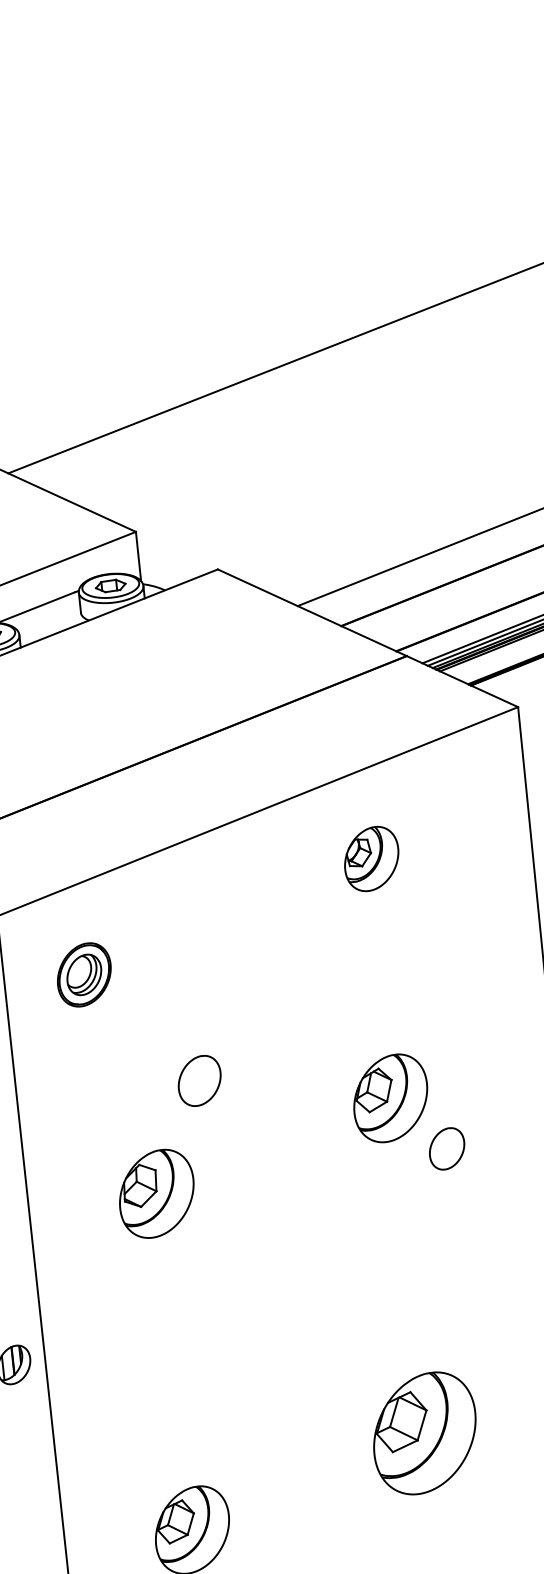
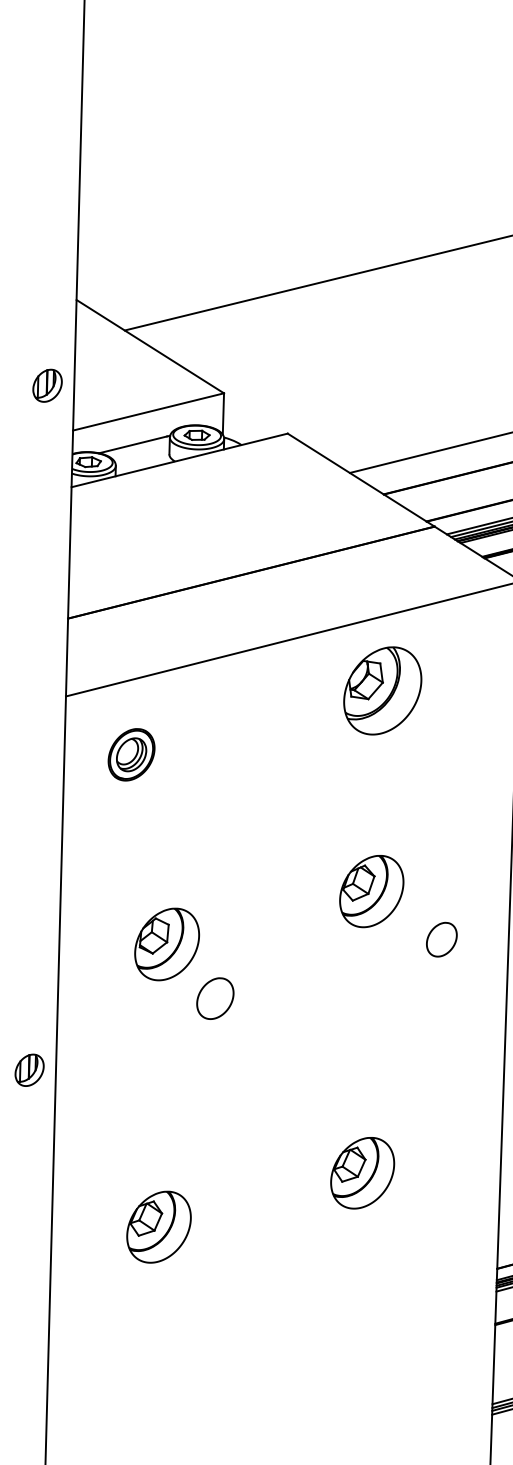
part: (371, 858) -> (382, 690), size x1.67
part: (199, 1080) -> (215, 998), moved
part: (446, 1148) -> (441, 939), moved
part: (424, 1433) -> (362, 1173), size x0.71

